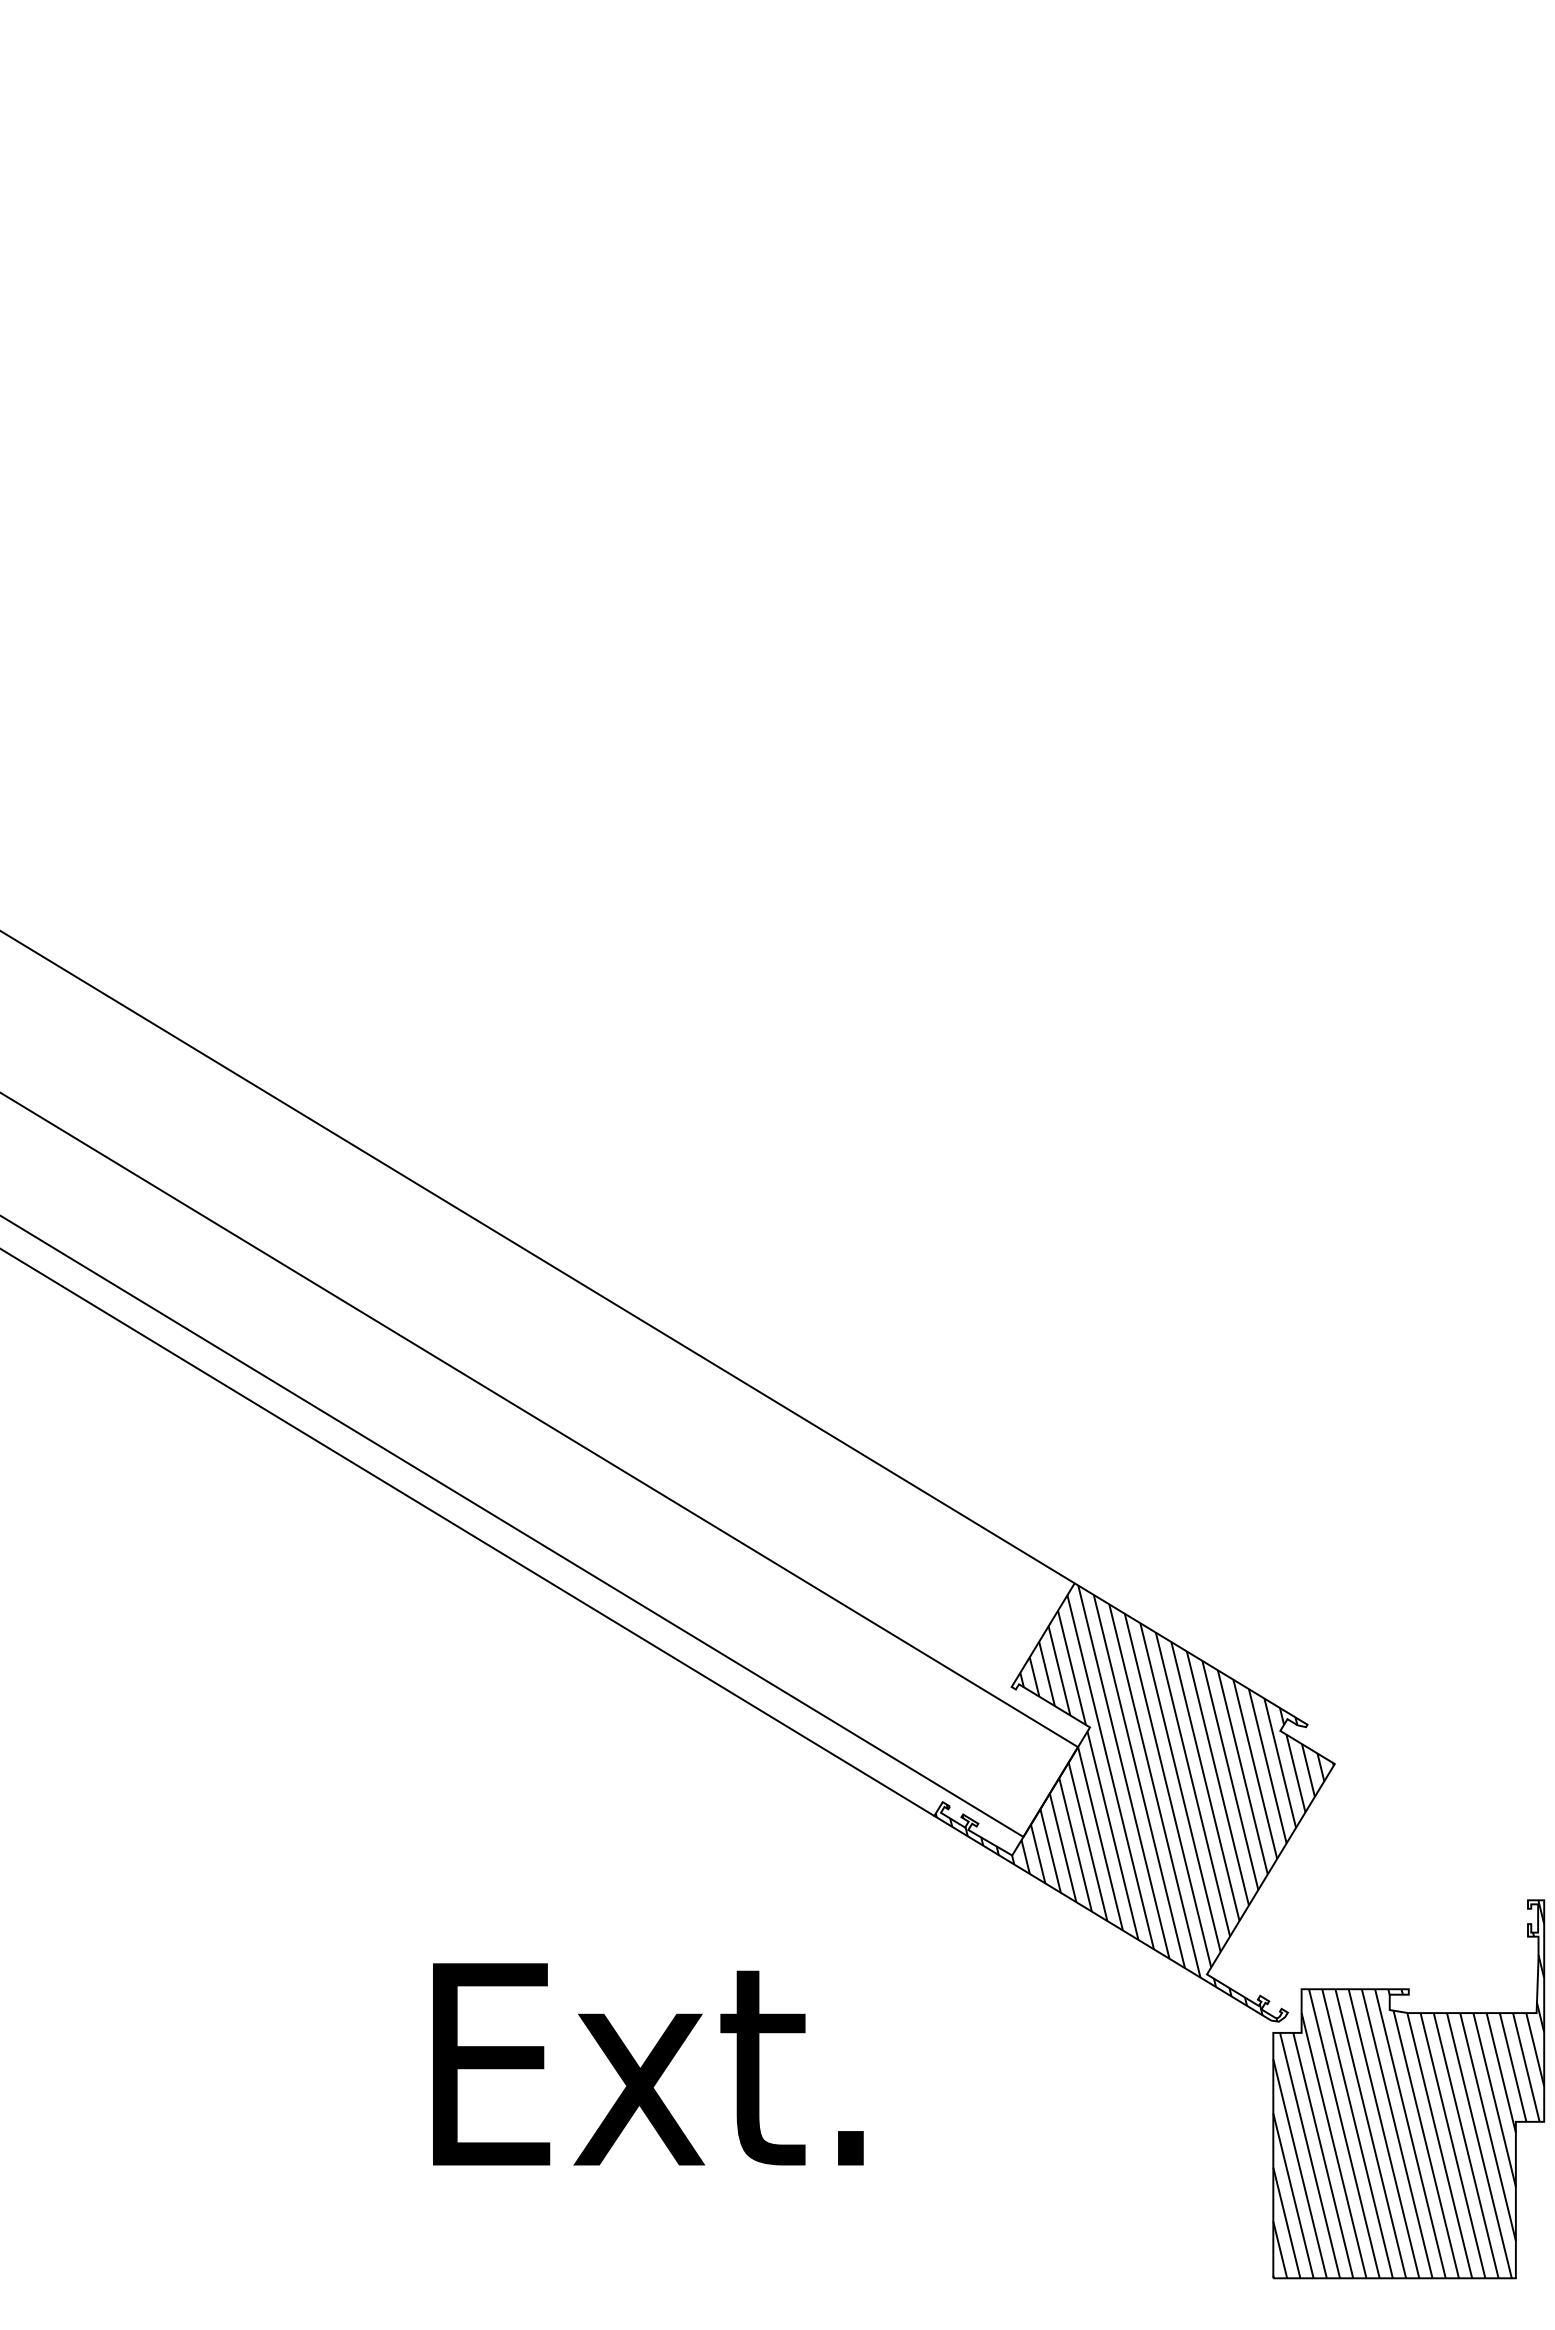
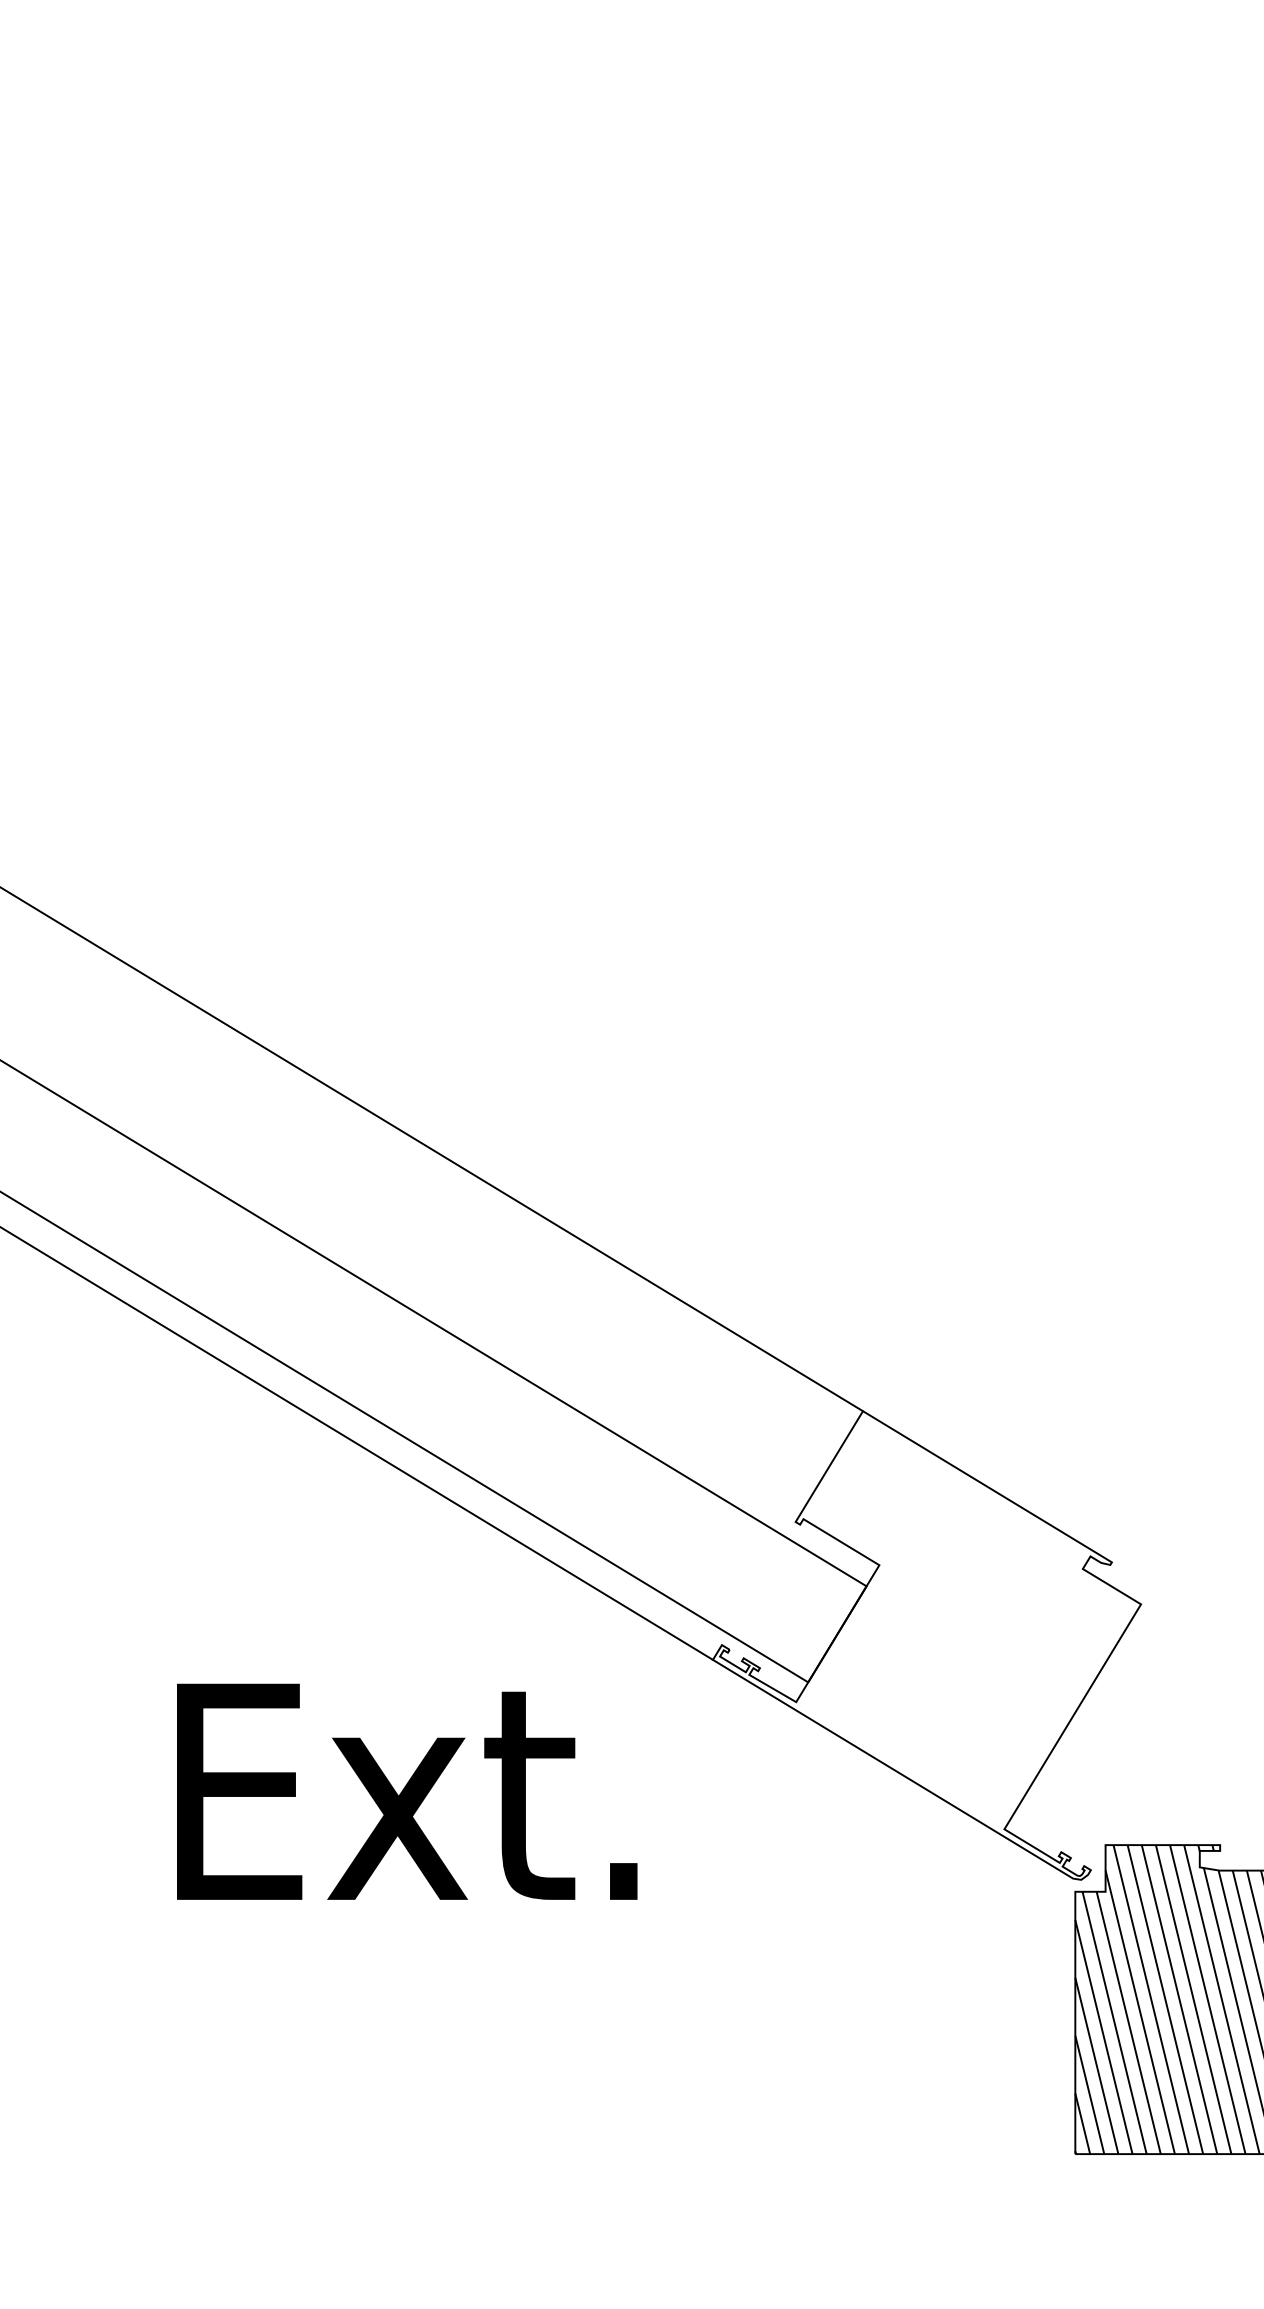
hatch: (1134, 1803) -> (926, 1646), removed
text: (648, 2064) -> (407, 1791), moved

